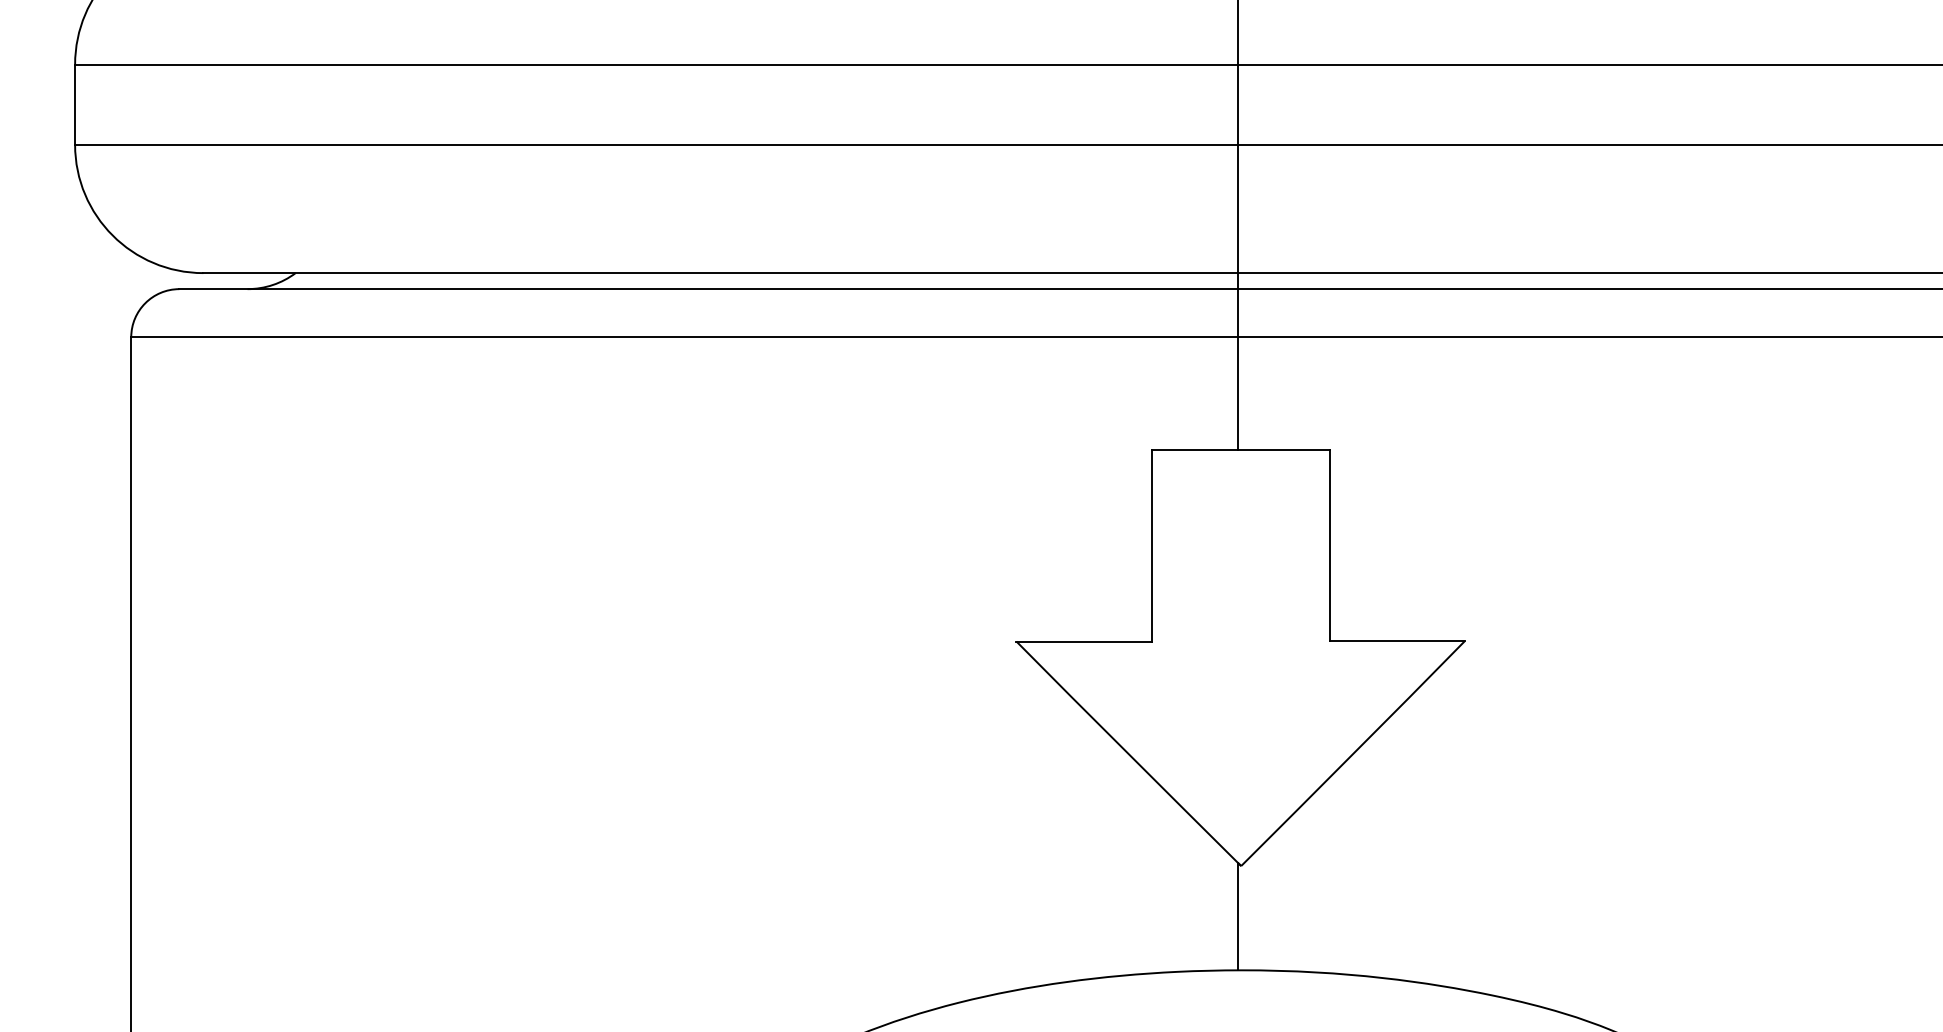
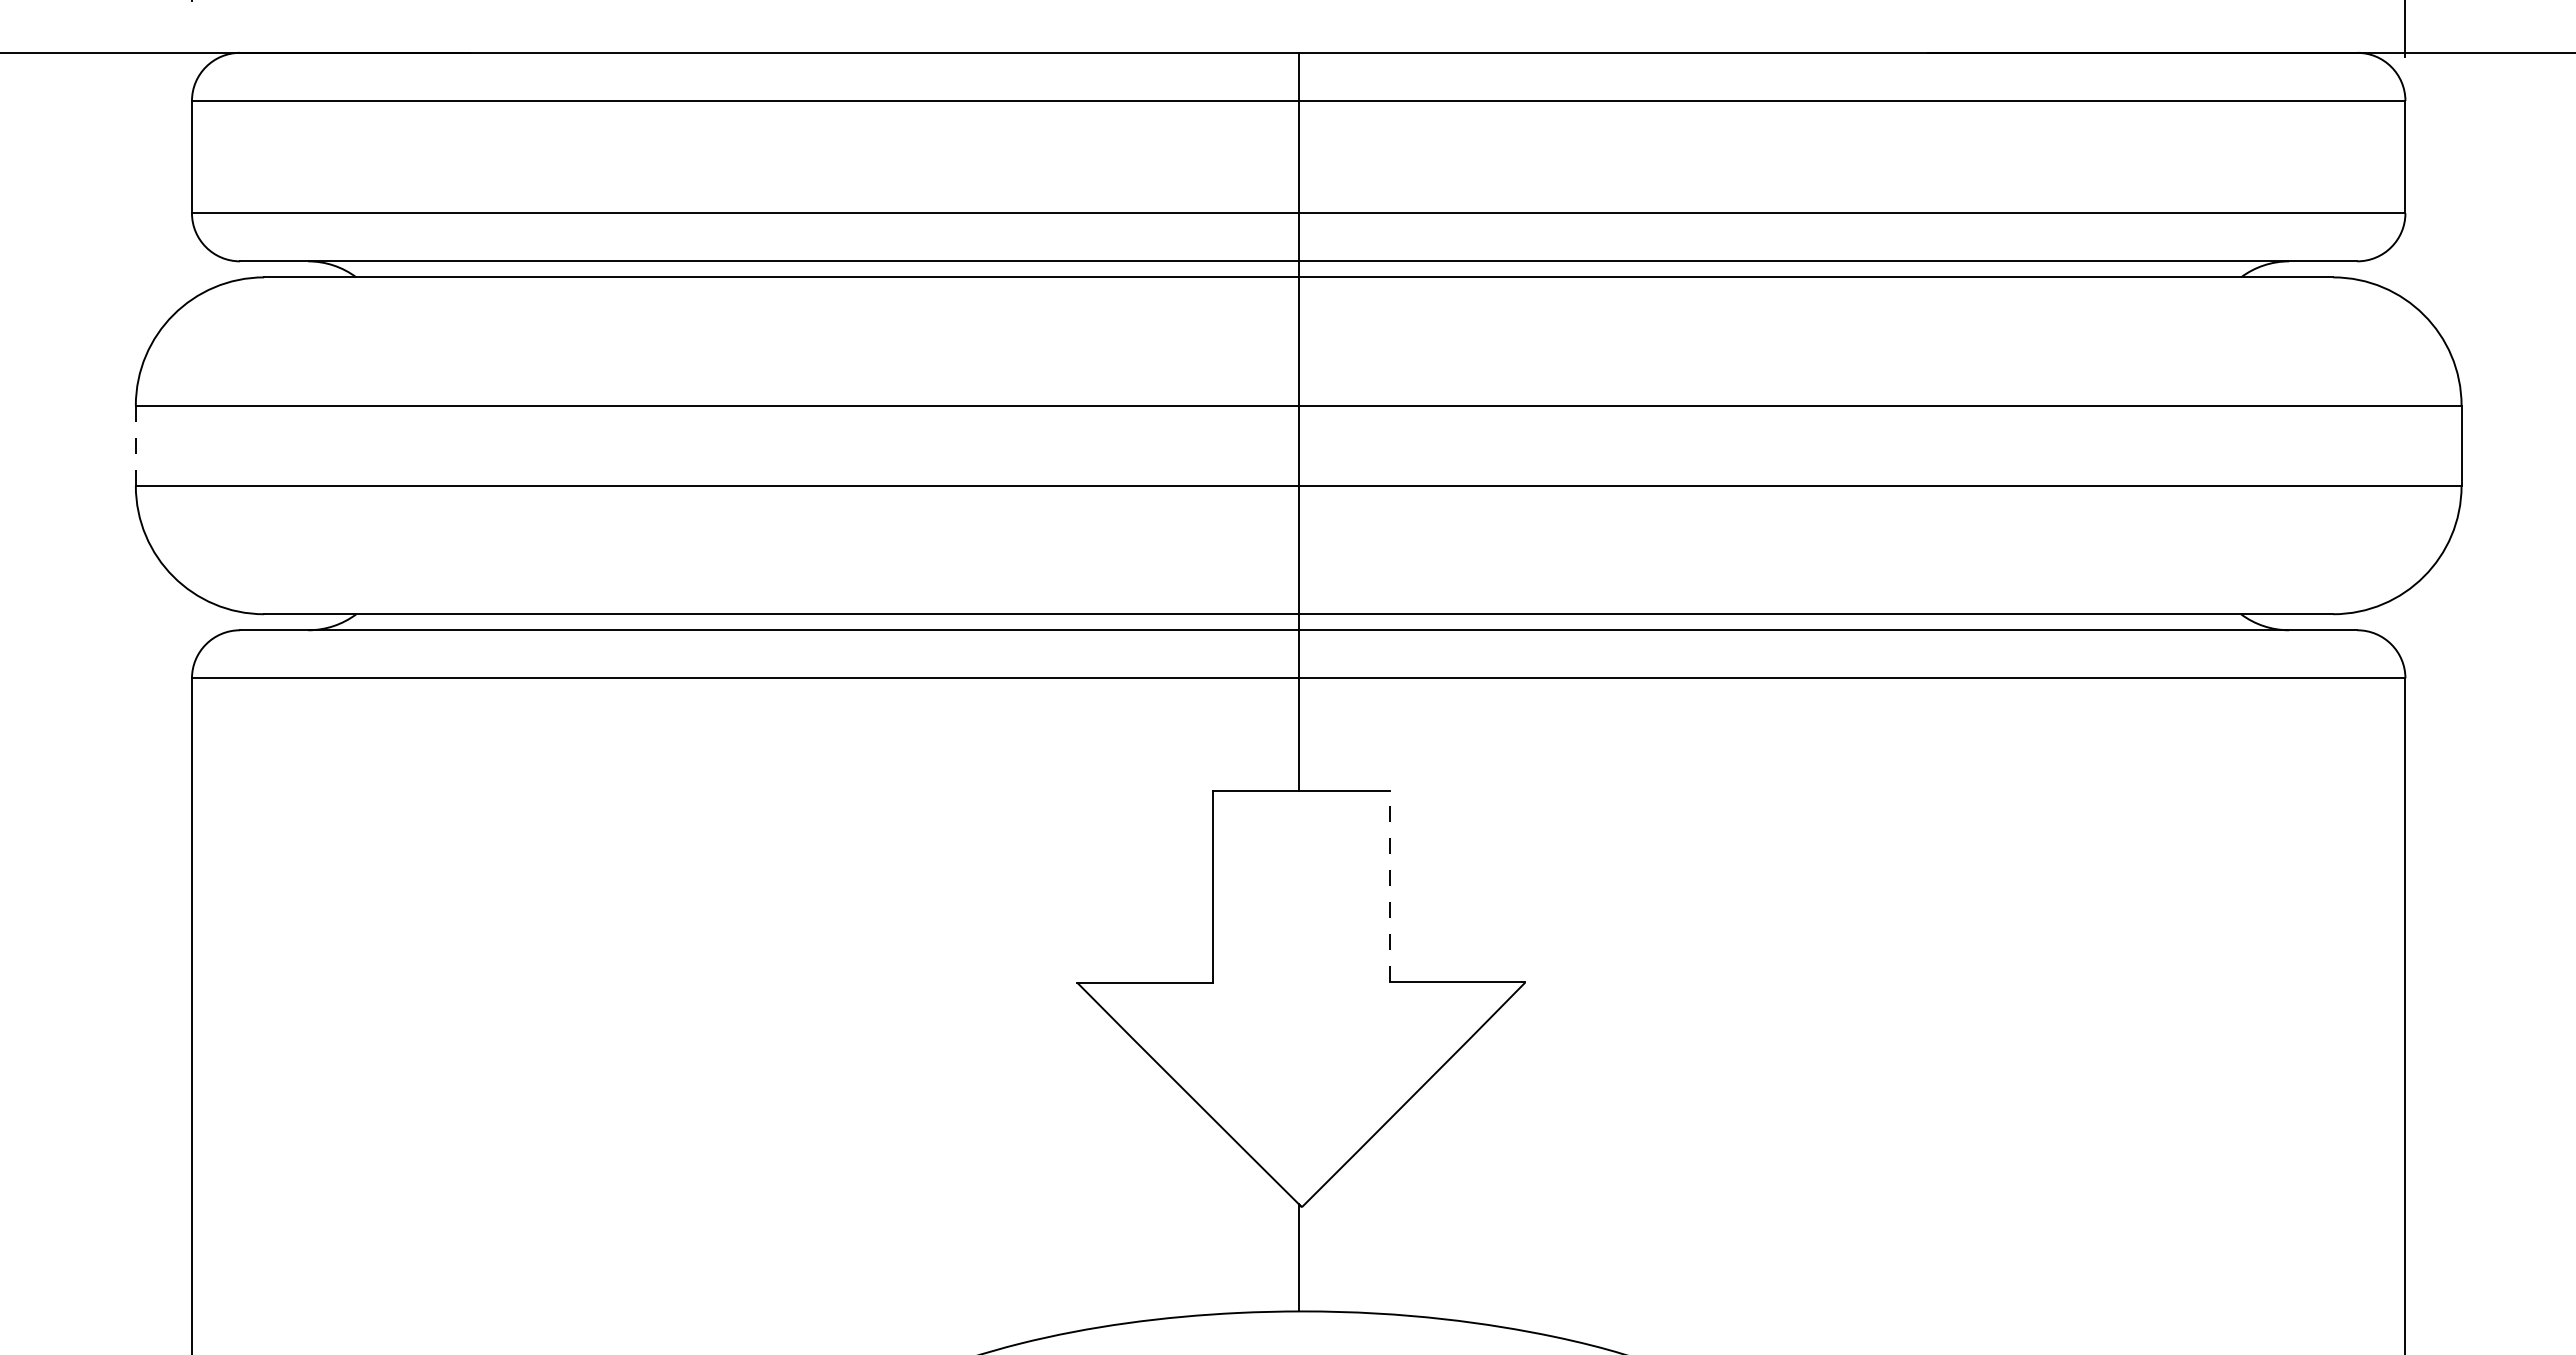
line: (74, 105) -> (135, 446), solid -> dashed
line: (1329, 545) -> (1390, 886), solid -> dashed

